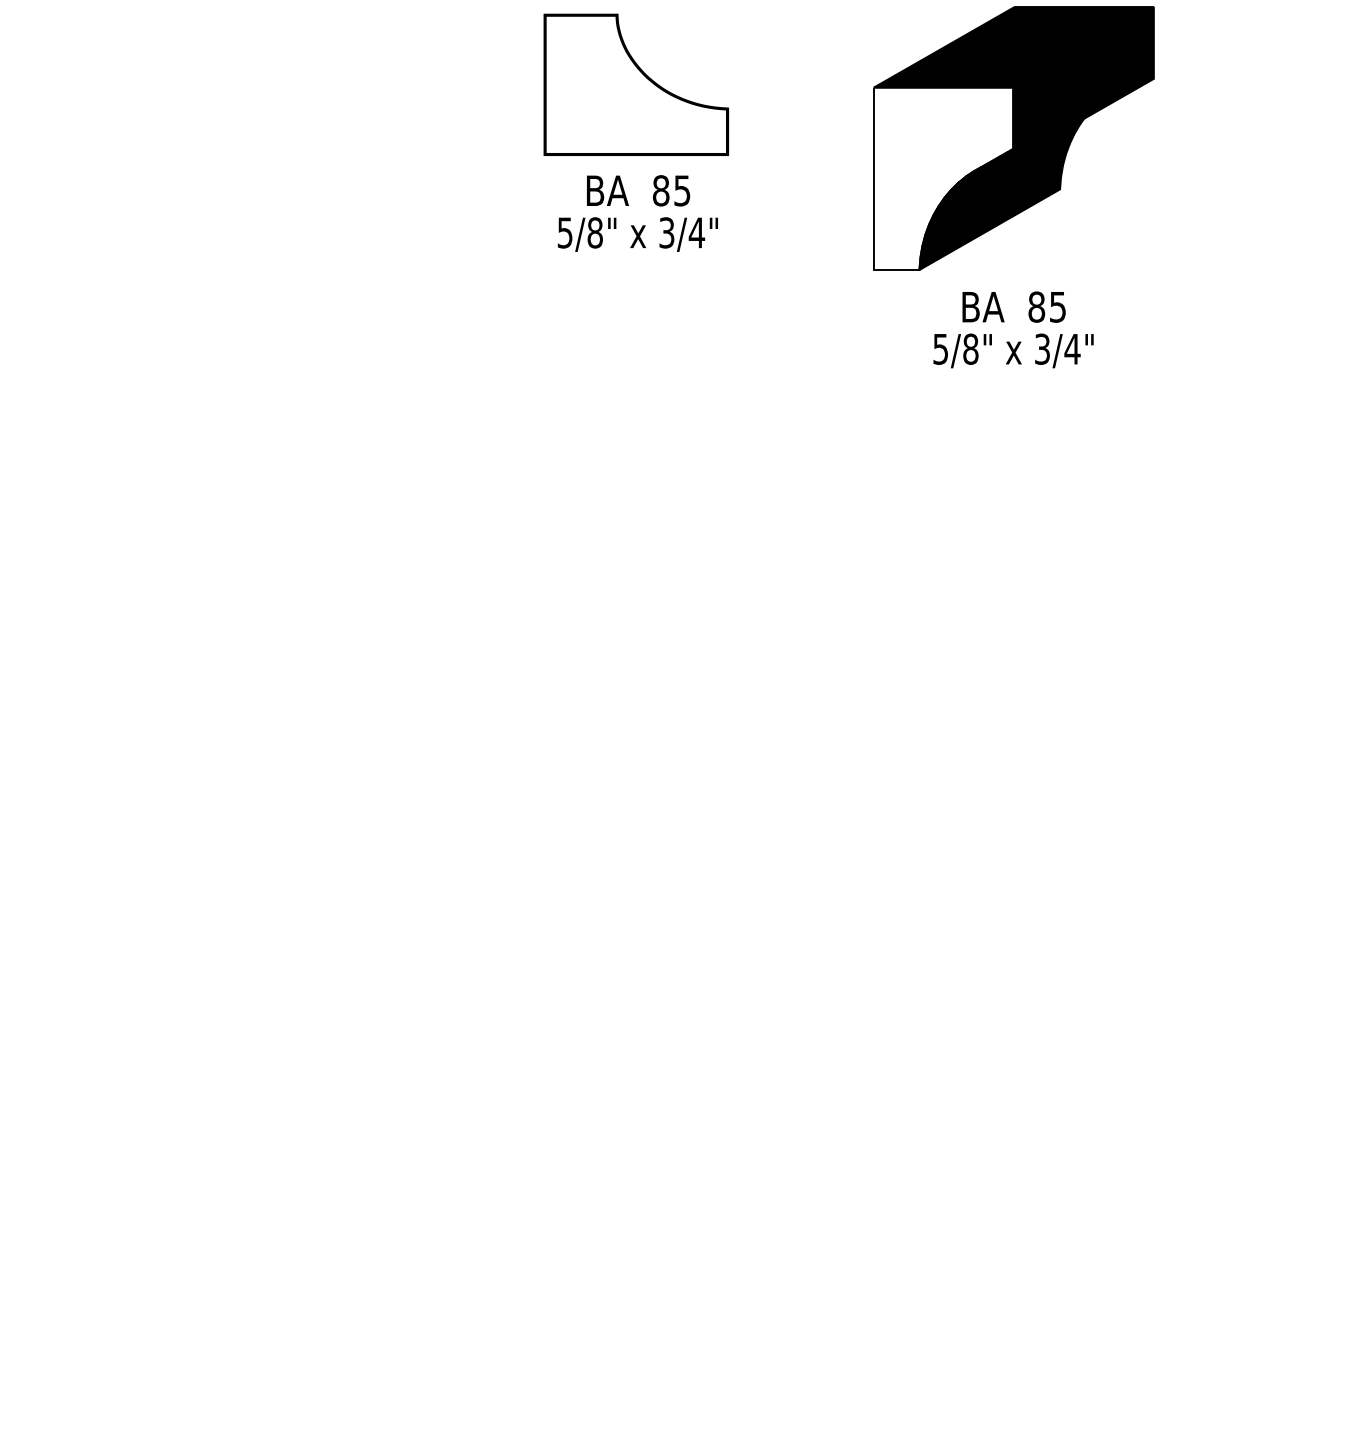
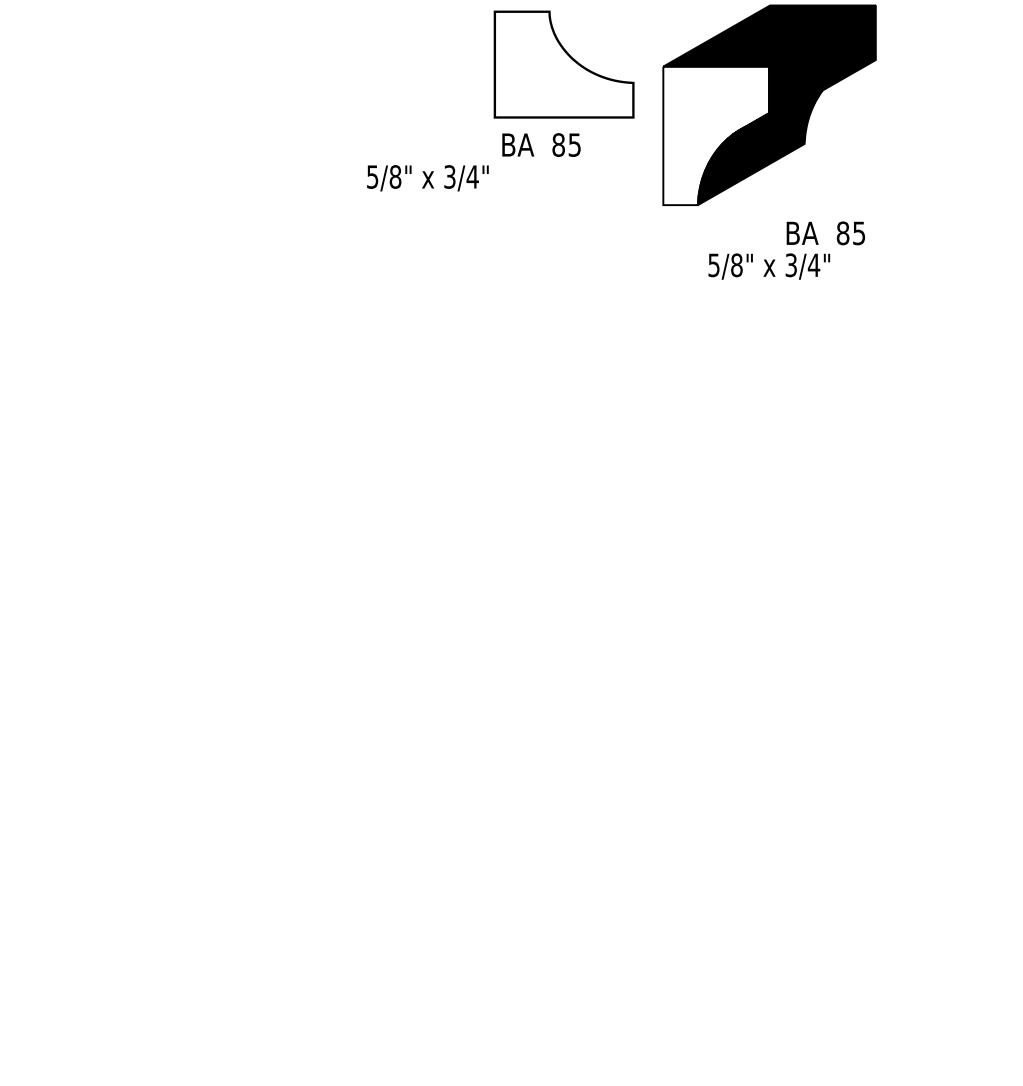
part: (635, 84) -> (563, 64), moved
text: (638, 190) -> (541, 144), moved
text: (637, 234) -> (427, 178), moved
text: (1013, 306) -> (825, 232), moved

